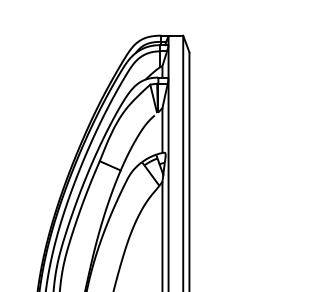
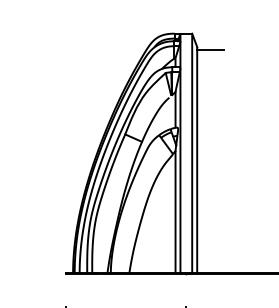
line: (206, 56) -> (210, 50), added

